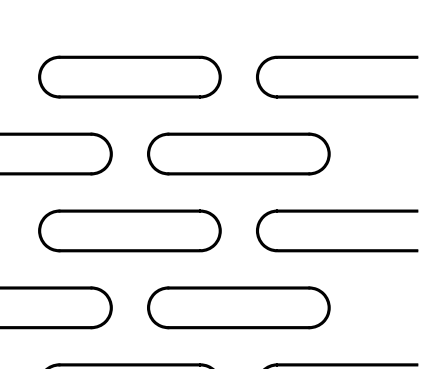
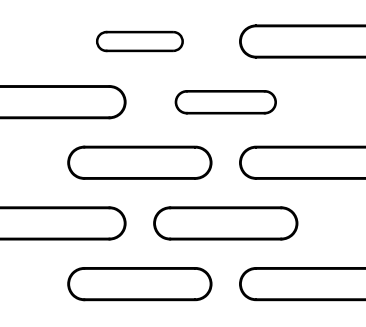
part: (129, 77) -> (139, 41), size x0.6
part: (238, 154) -> (225, 102), size x0.7

